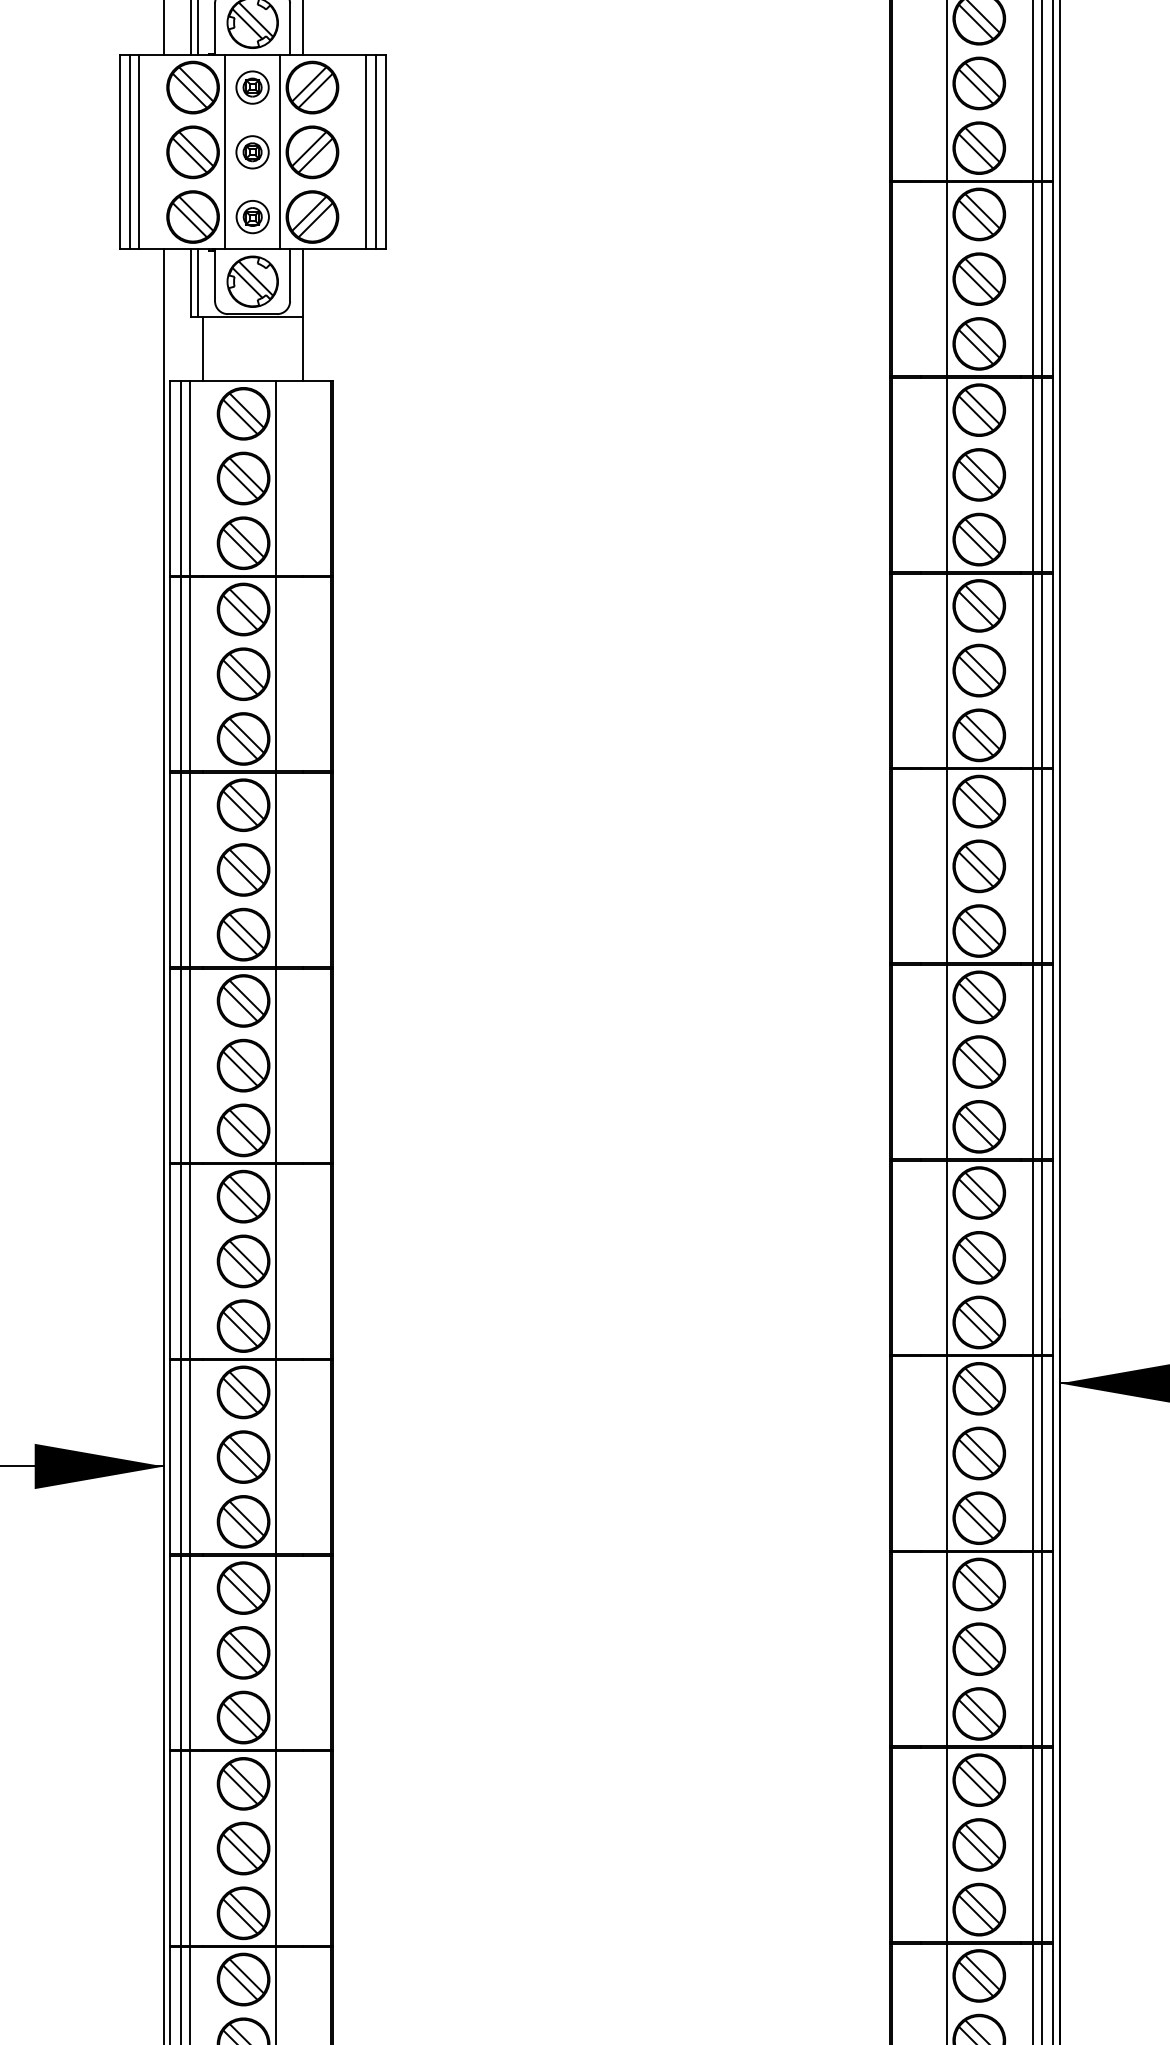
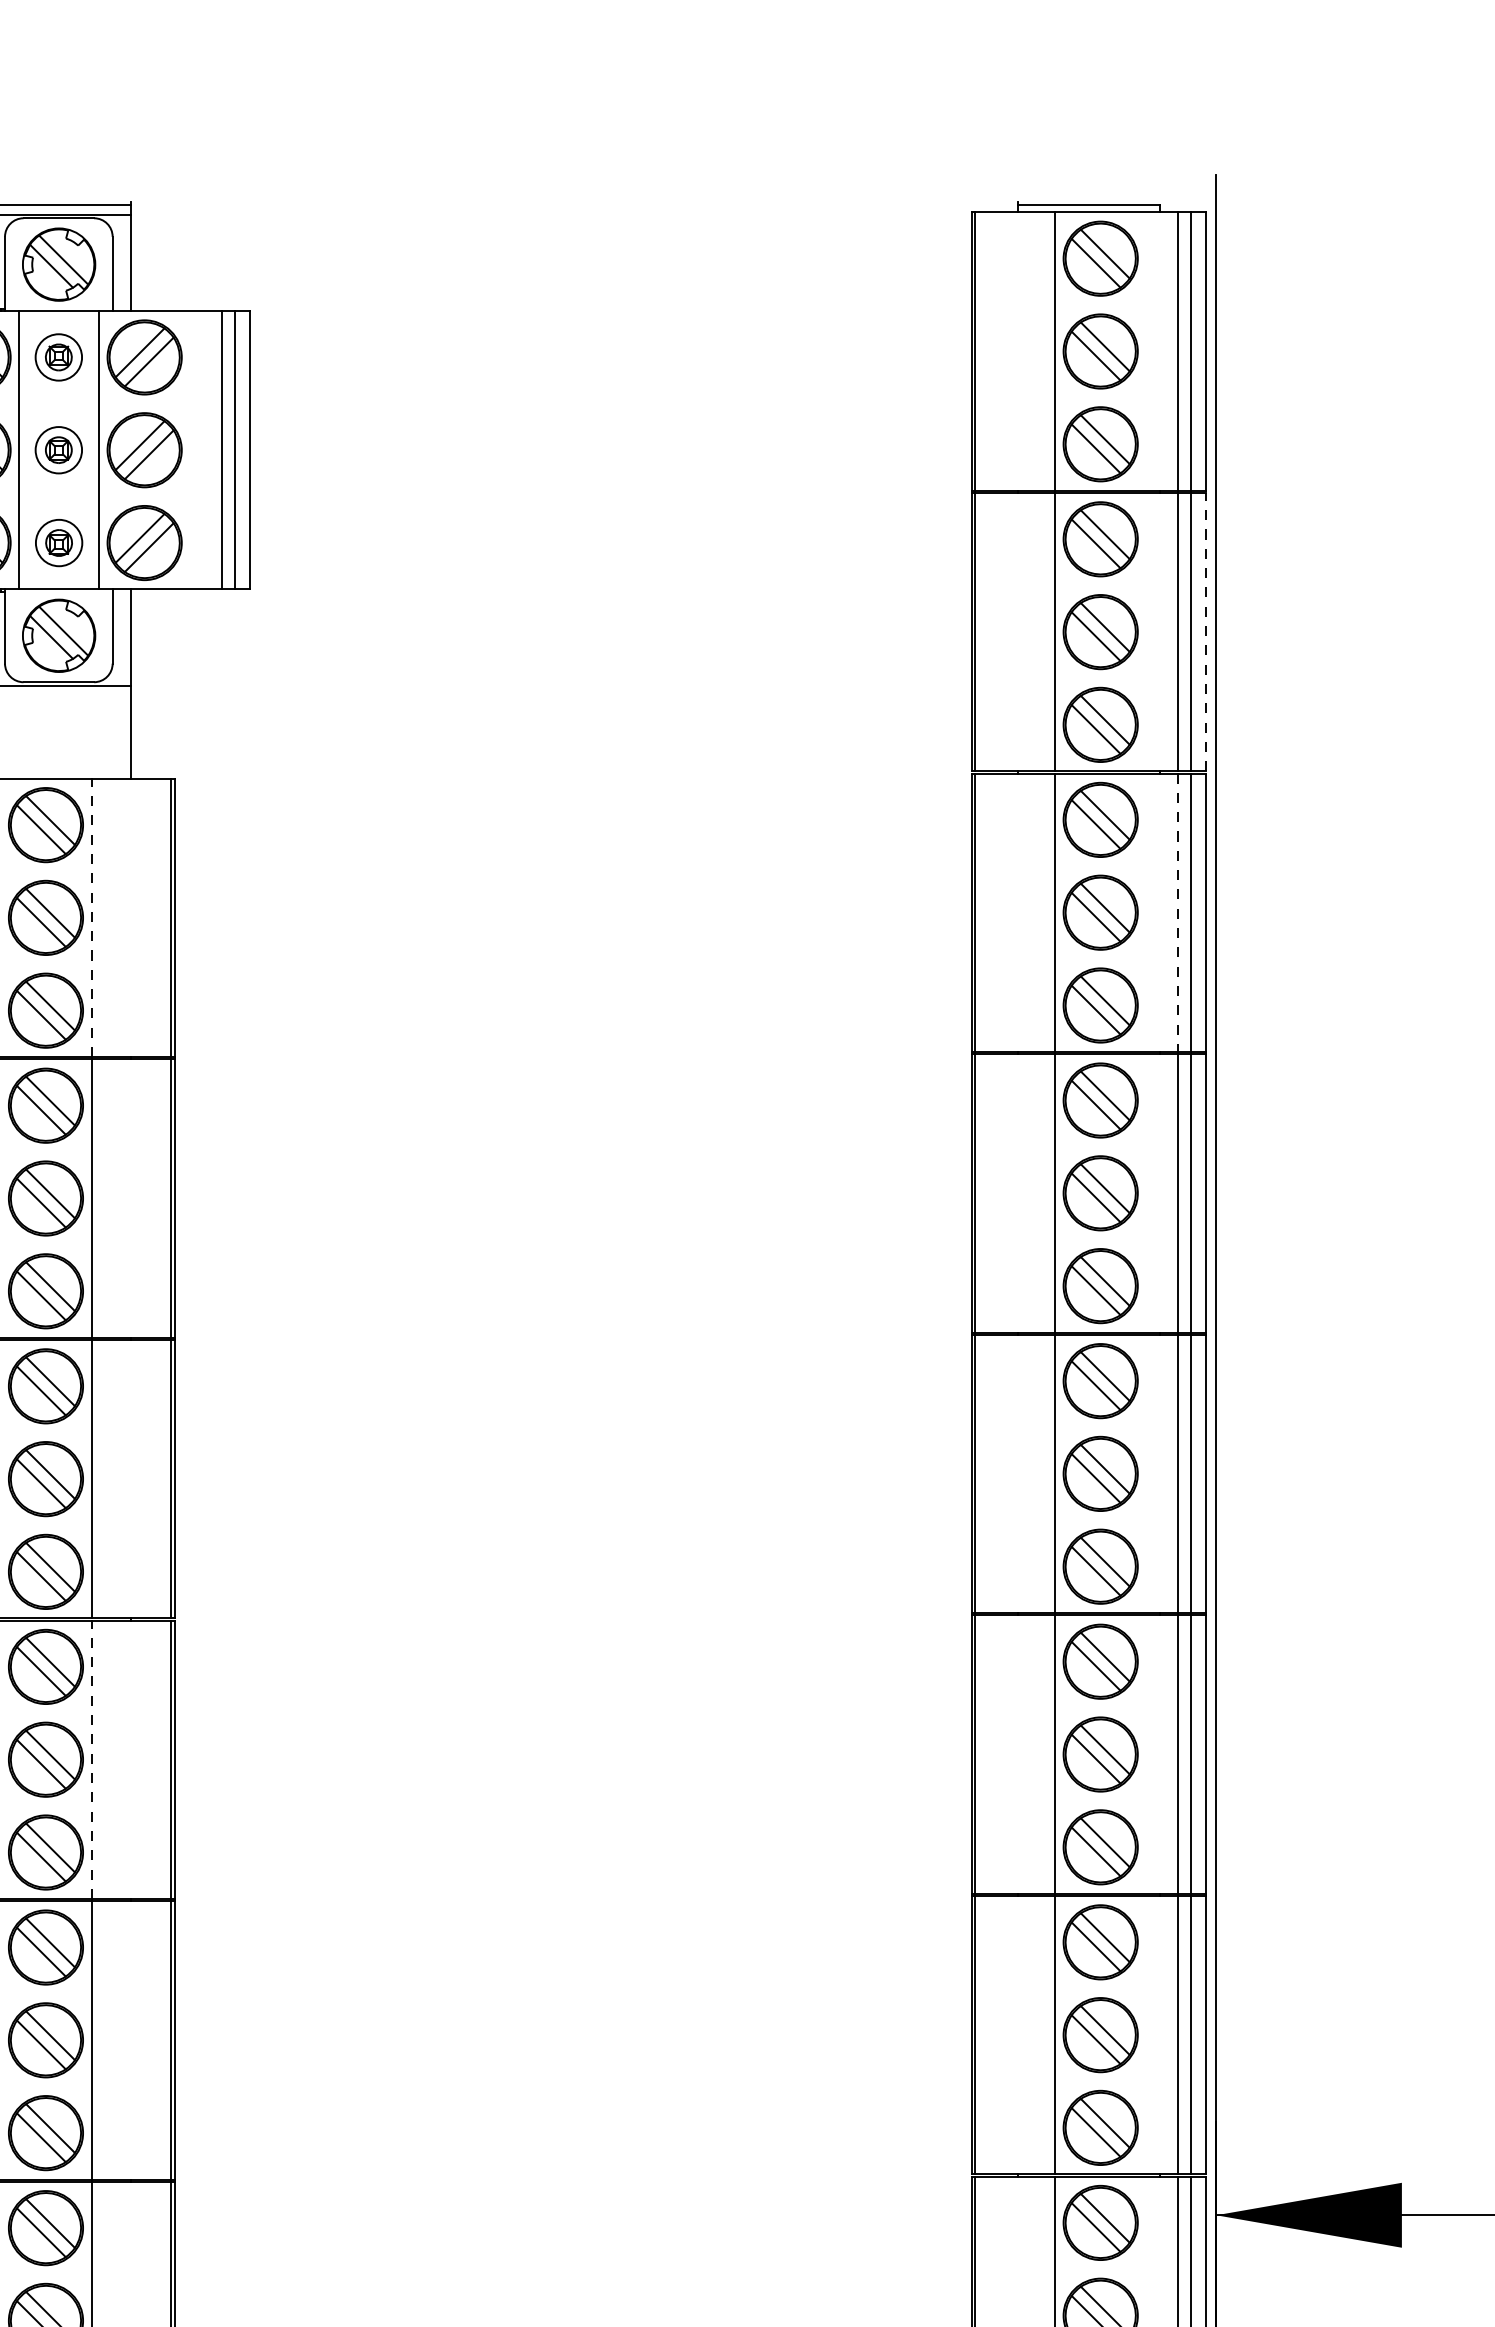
line: (1052, 278) -> (1205, 631), solid -> dashed
line: (1033, 475) -> (1178, 913), solid -> dashed
line: (275, 478) -> (91, 917), solid -> dashed
line: (275, 1065) -> (91, 1759), solid -> dashed

